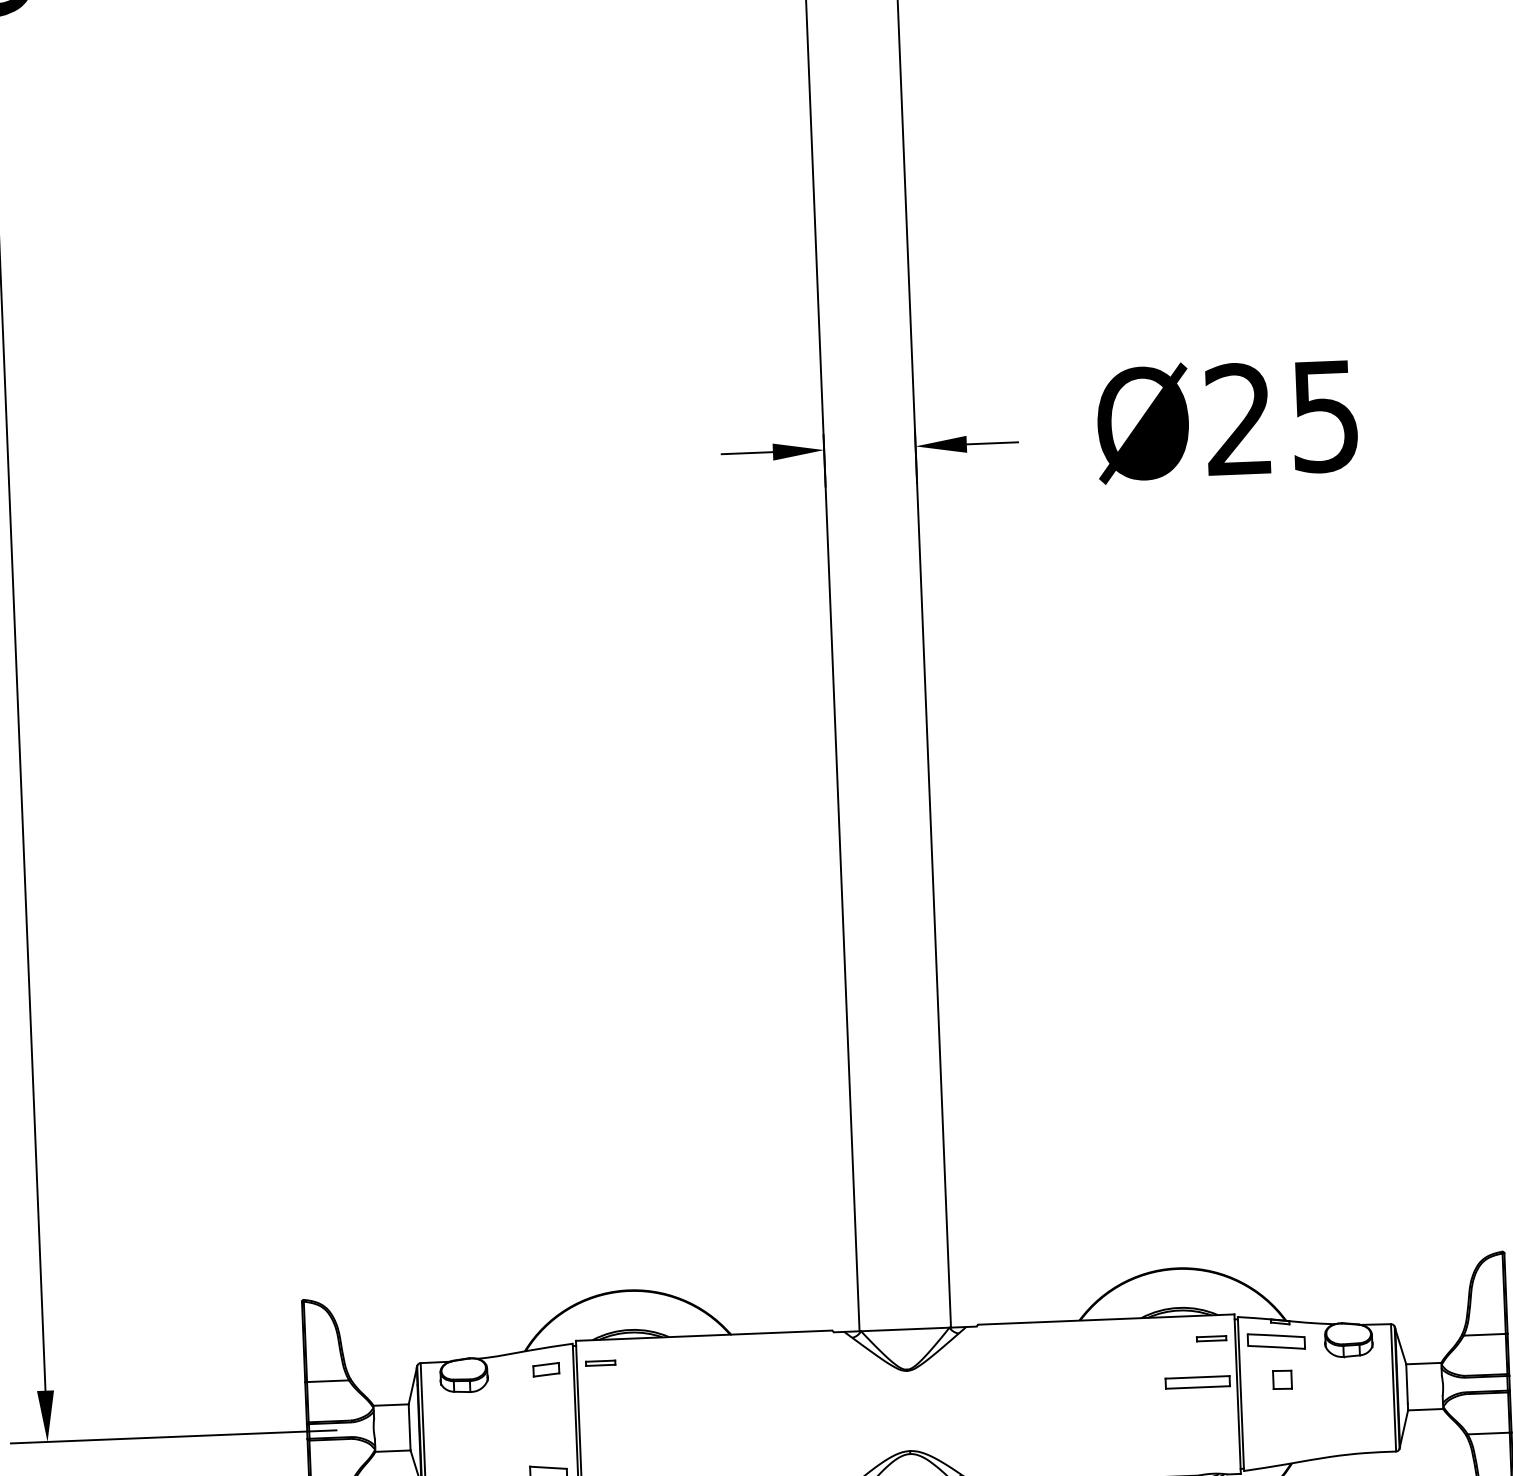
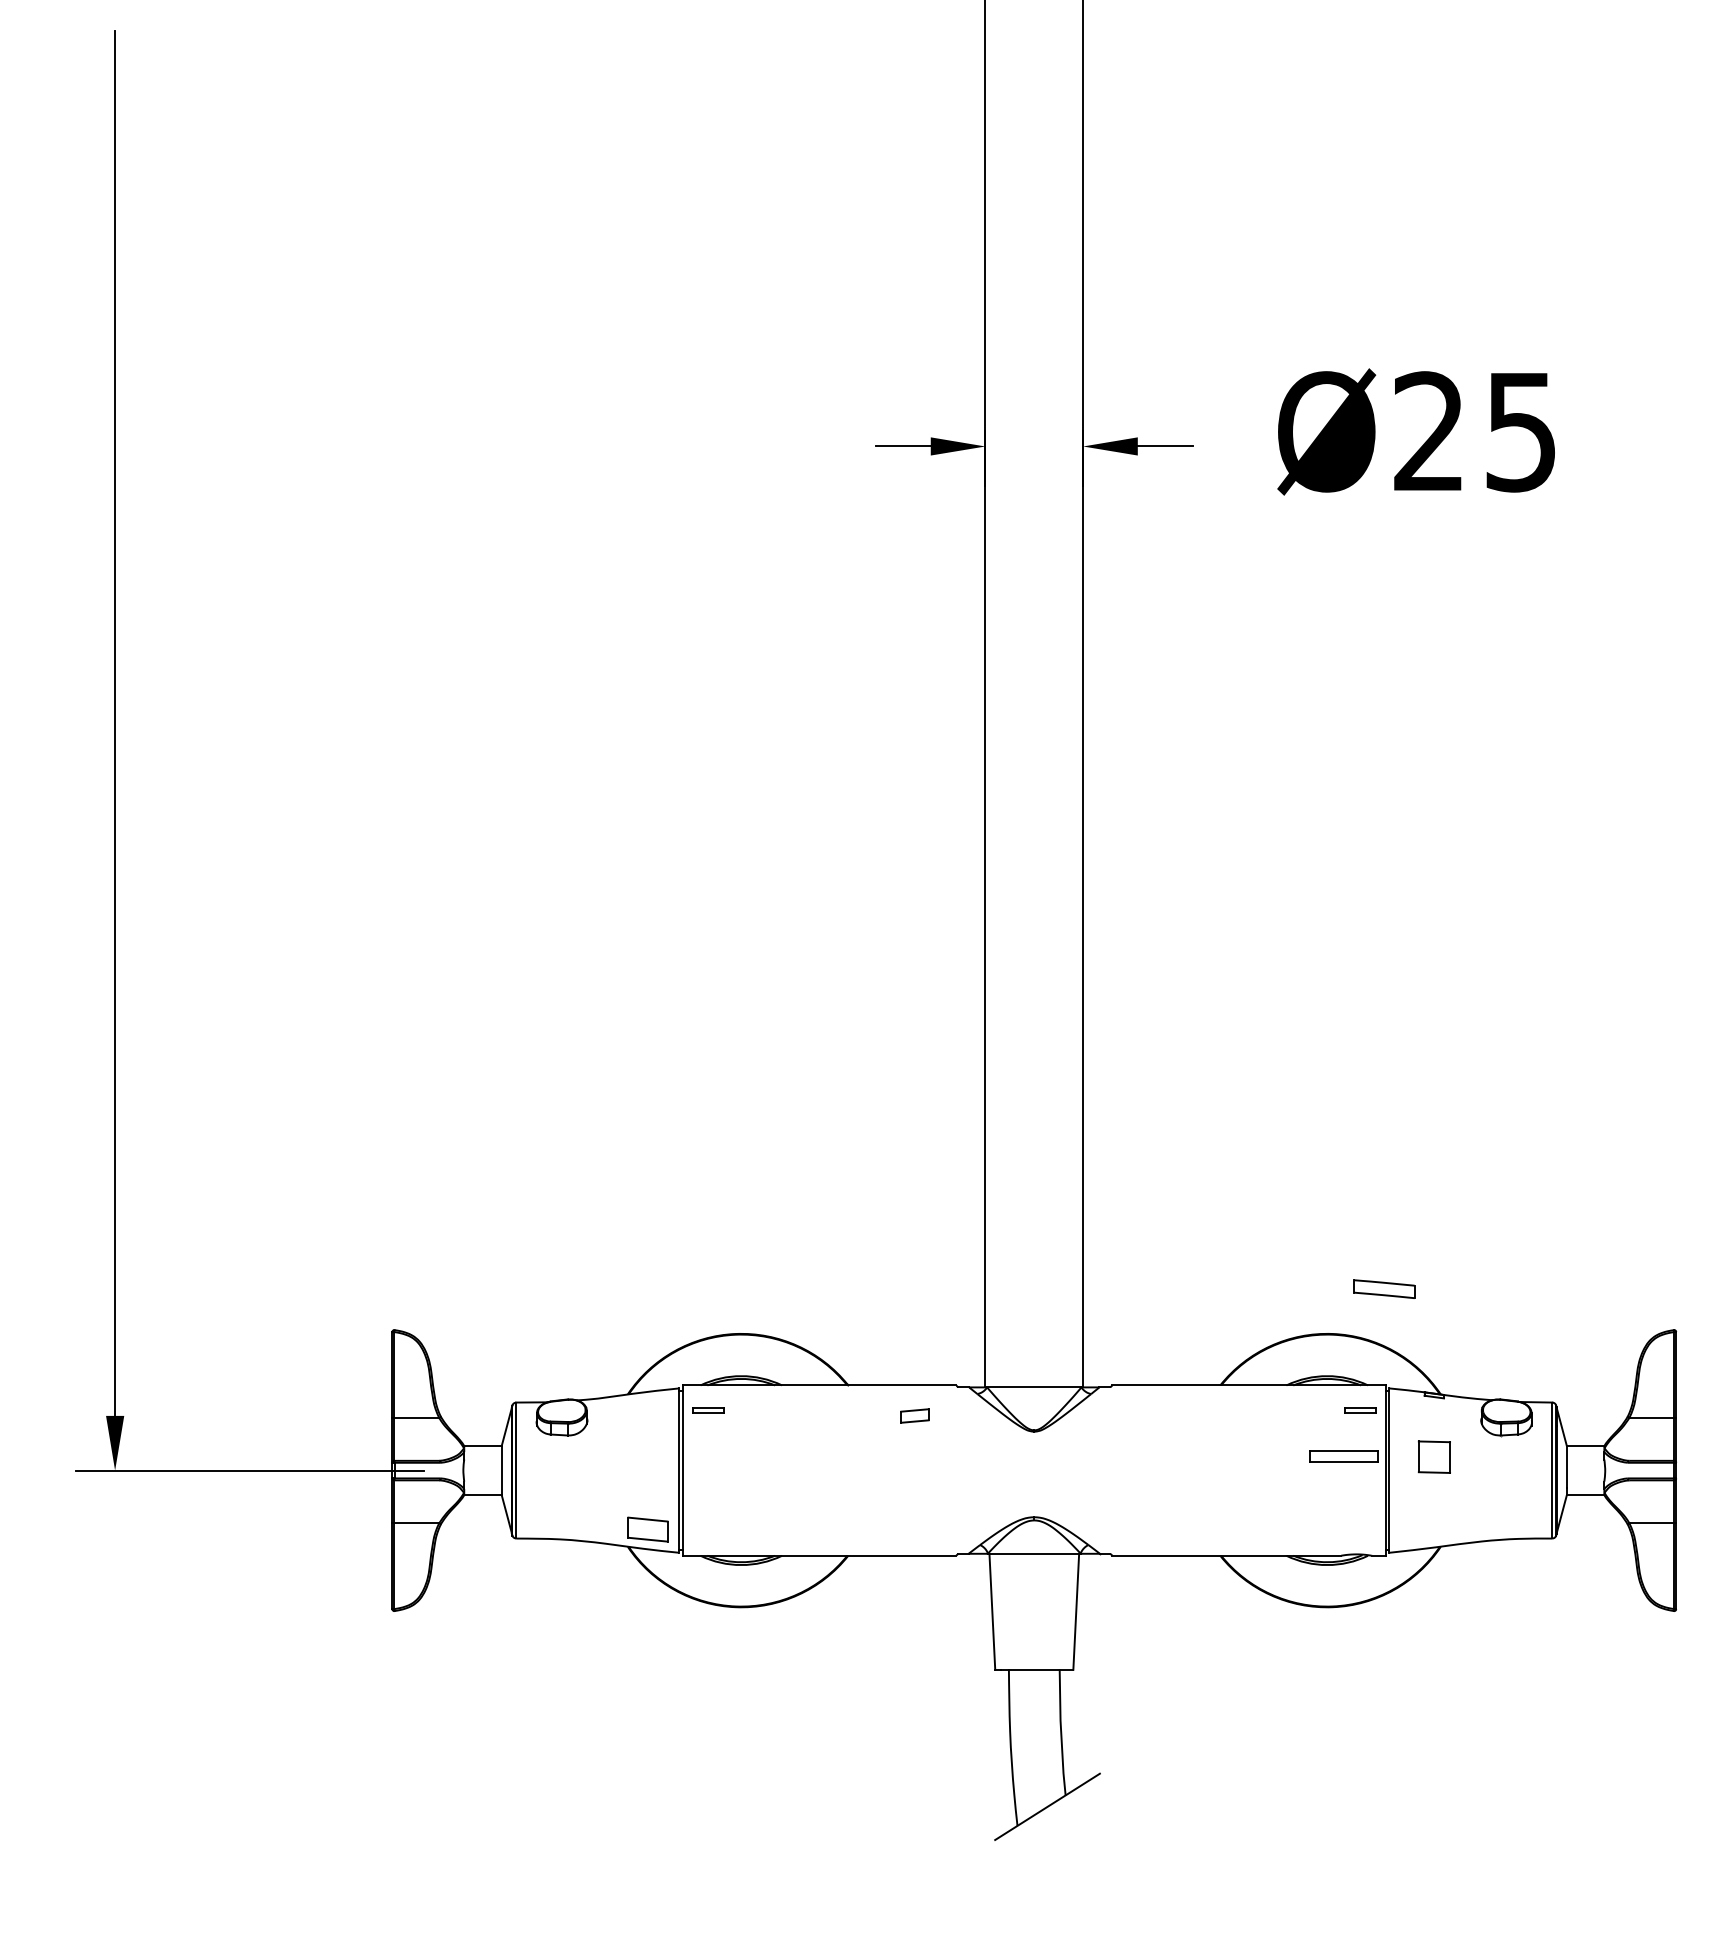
part: (1276, 1340) -> (1384, 1288), moved
part: (545, 1369) -> (914, 1415), moved
part: (1281, 1380) -> (1433, 1457), size x1.6

